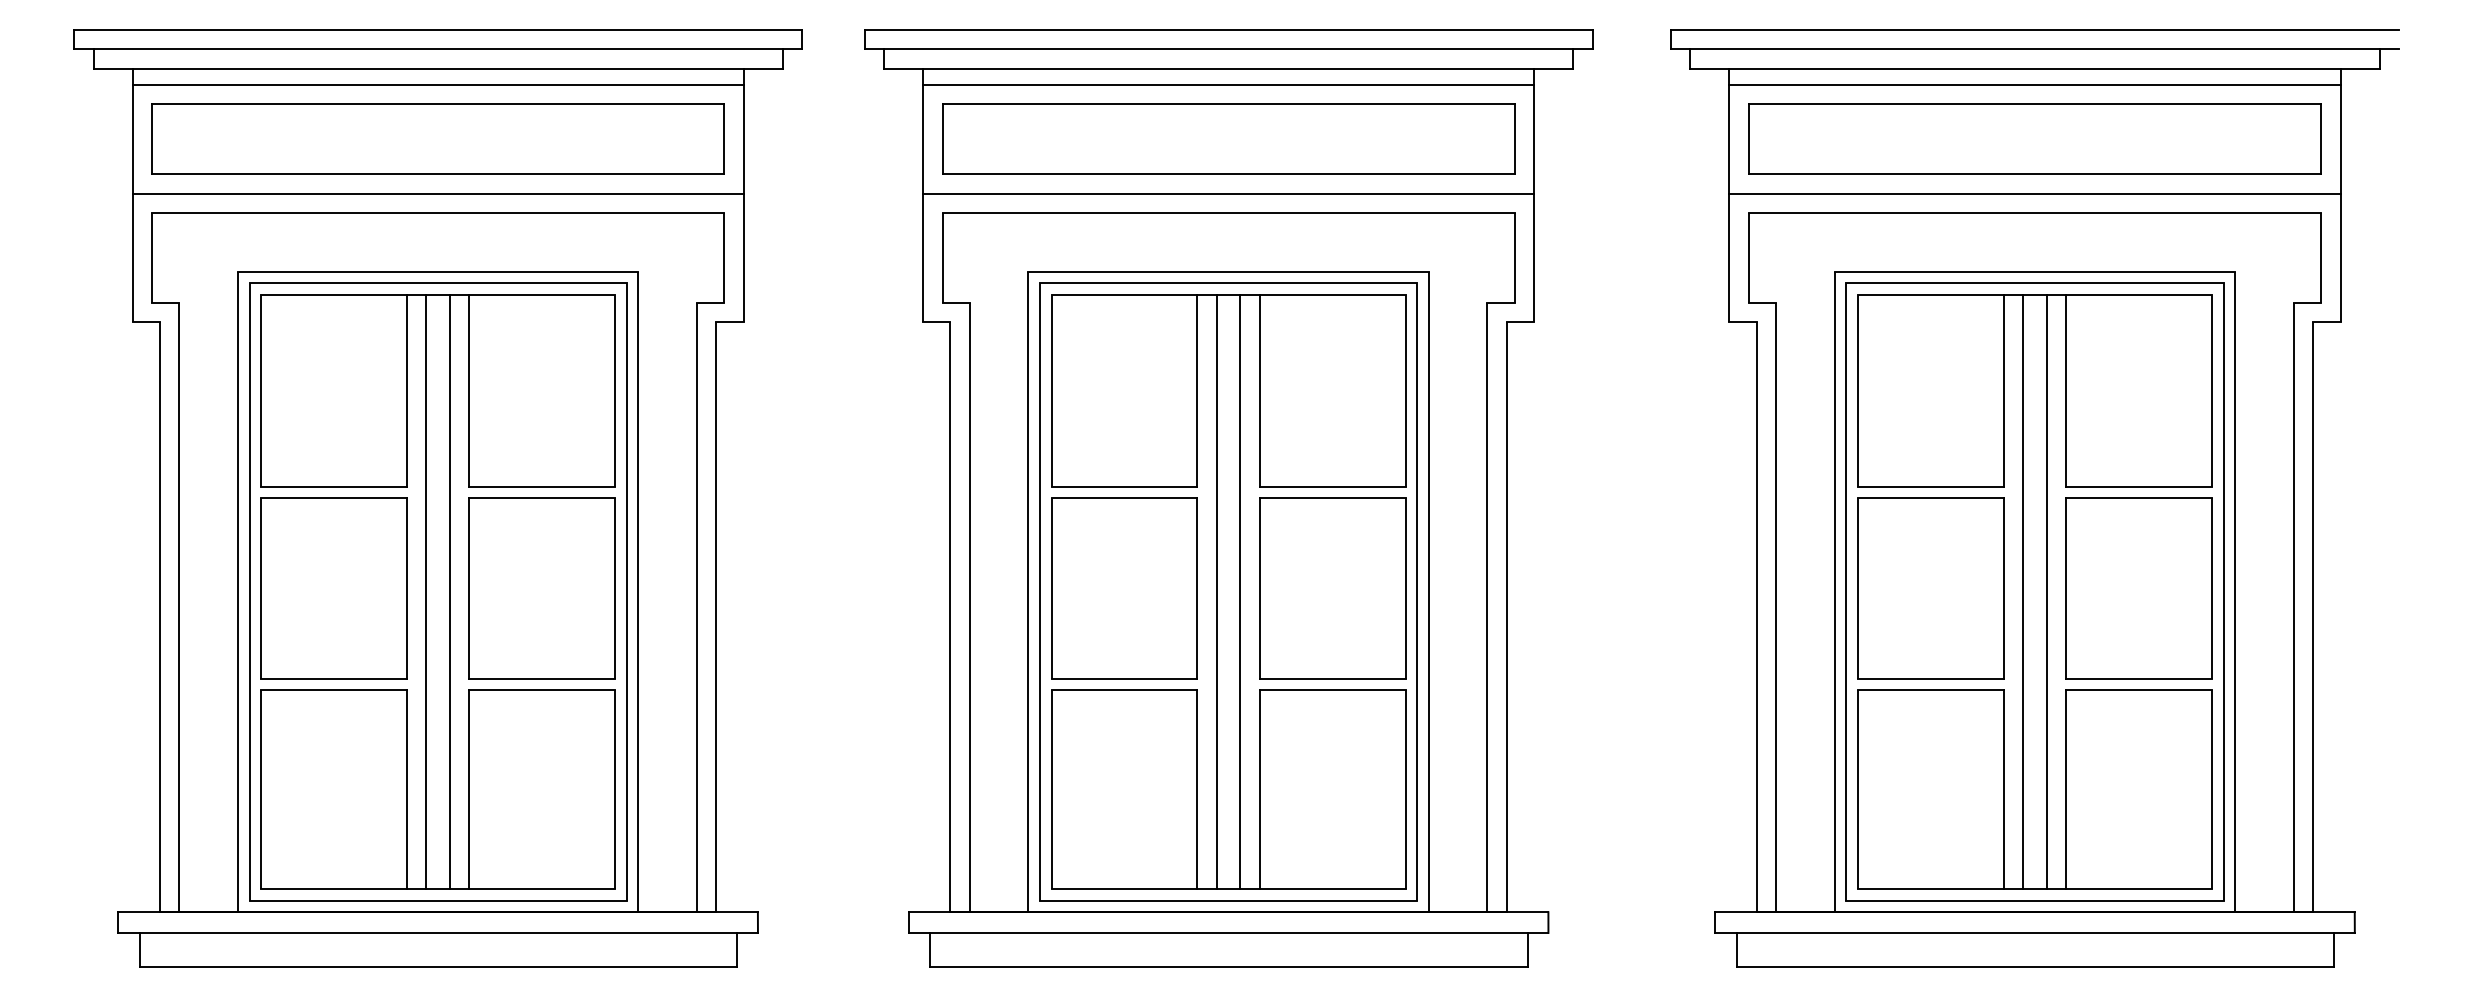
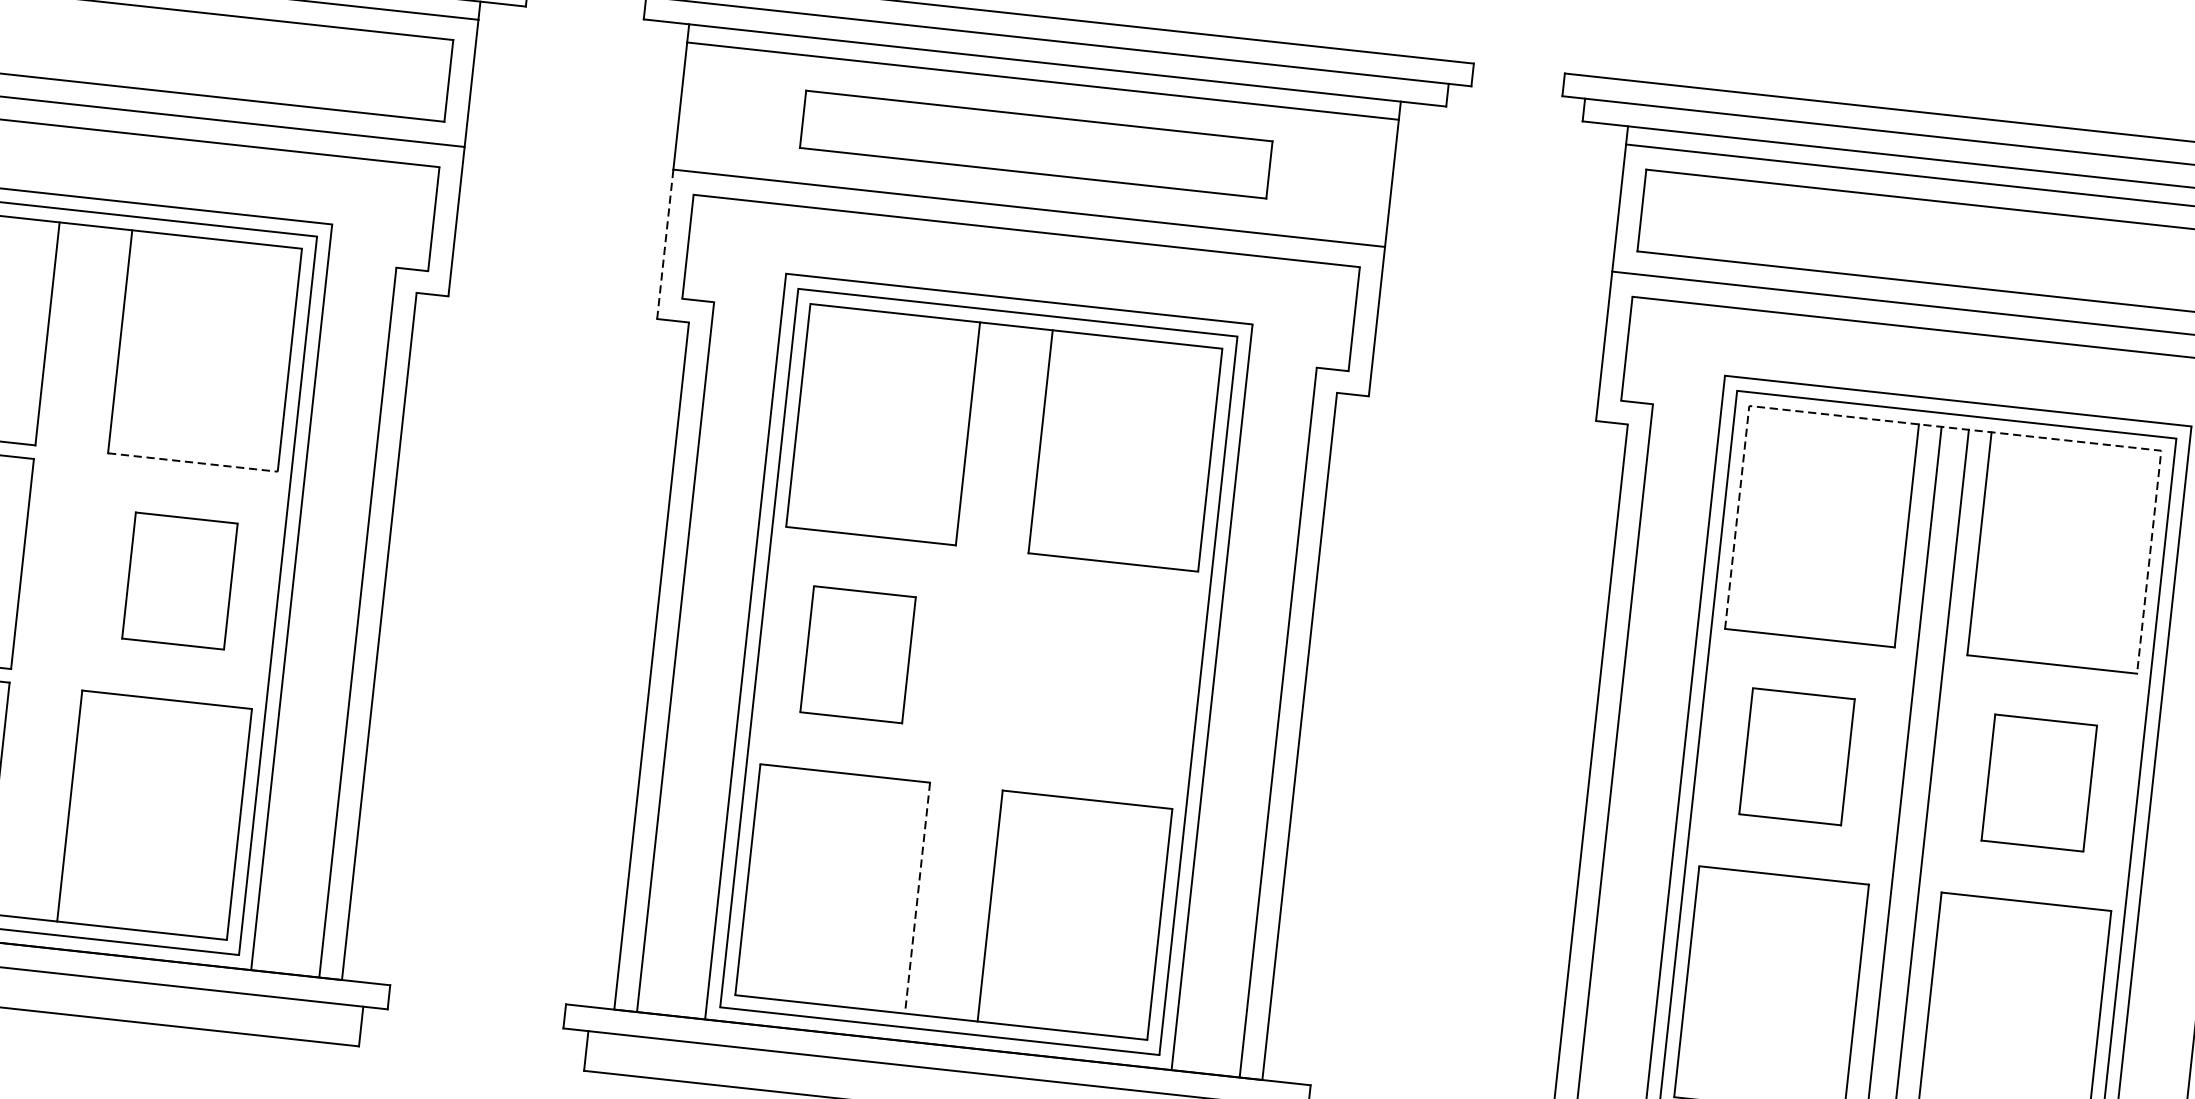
part: (1228, 138) -> (1036, 143), size x0.7
line: (923, 257) -> (665, 243), solid -> dashed
line: (2035, 295) -> (1955, 428), solid -> dashed
line: (542, 486) -> (193, 462), solid -> dashed
part: (541, 588) -> (179, 580), size x0.6
part: (1124, 588) -> (858, 654), size x0.6
part: (1332, 588) -> (1100, 681), removed
part: (1930, 588) -> (1796, 756), size x0.6
part: (2138, 588) -> (2038, 782), size x0.6
line: (426, 591) -> (44, 569), removed
line: (449, 591) -> (71, 572), removed
line: (1216, 591) -> (964, 669), removed
line: (1240, 591) -> (992, 672), removed
line: (1197, 790) -> (917, 899), solid -> dashed

